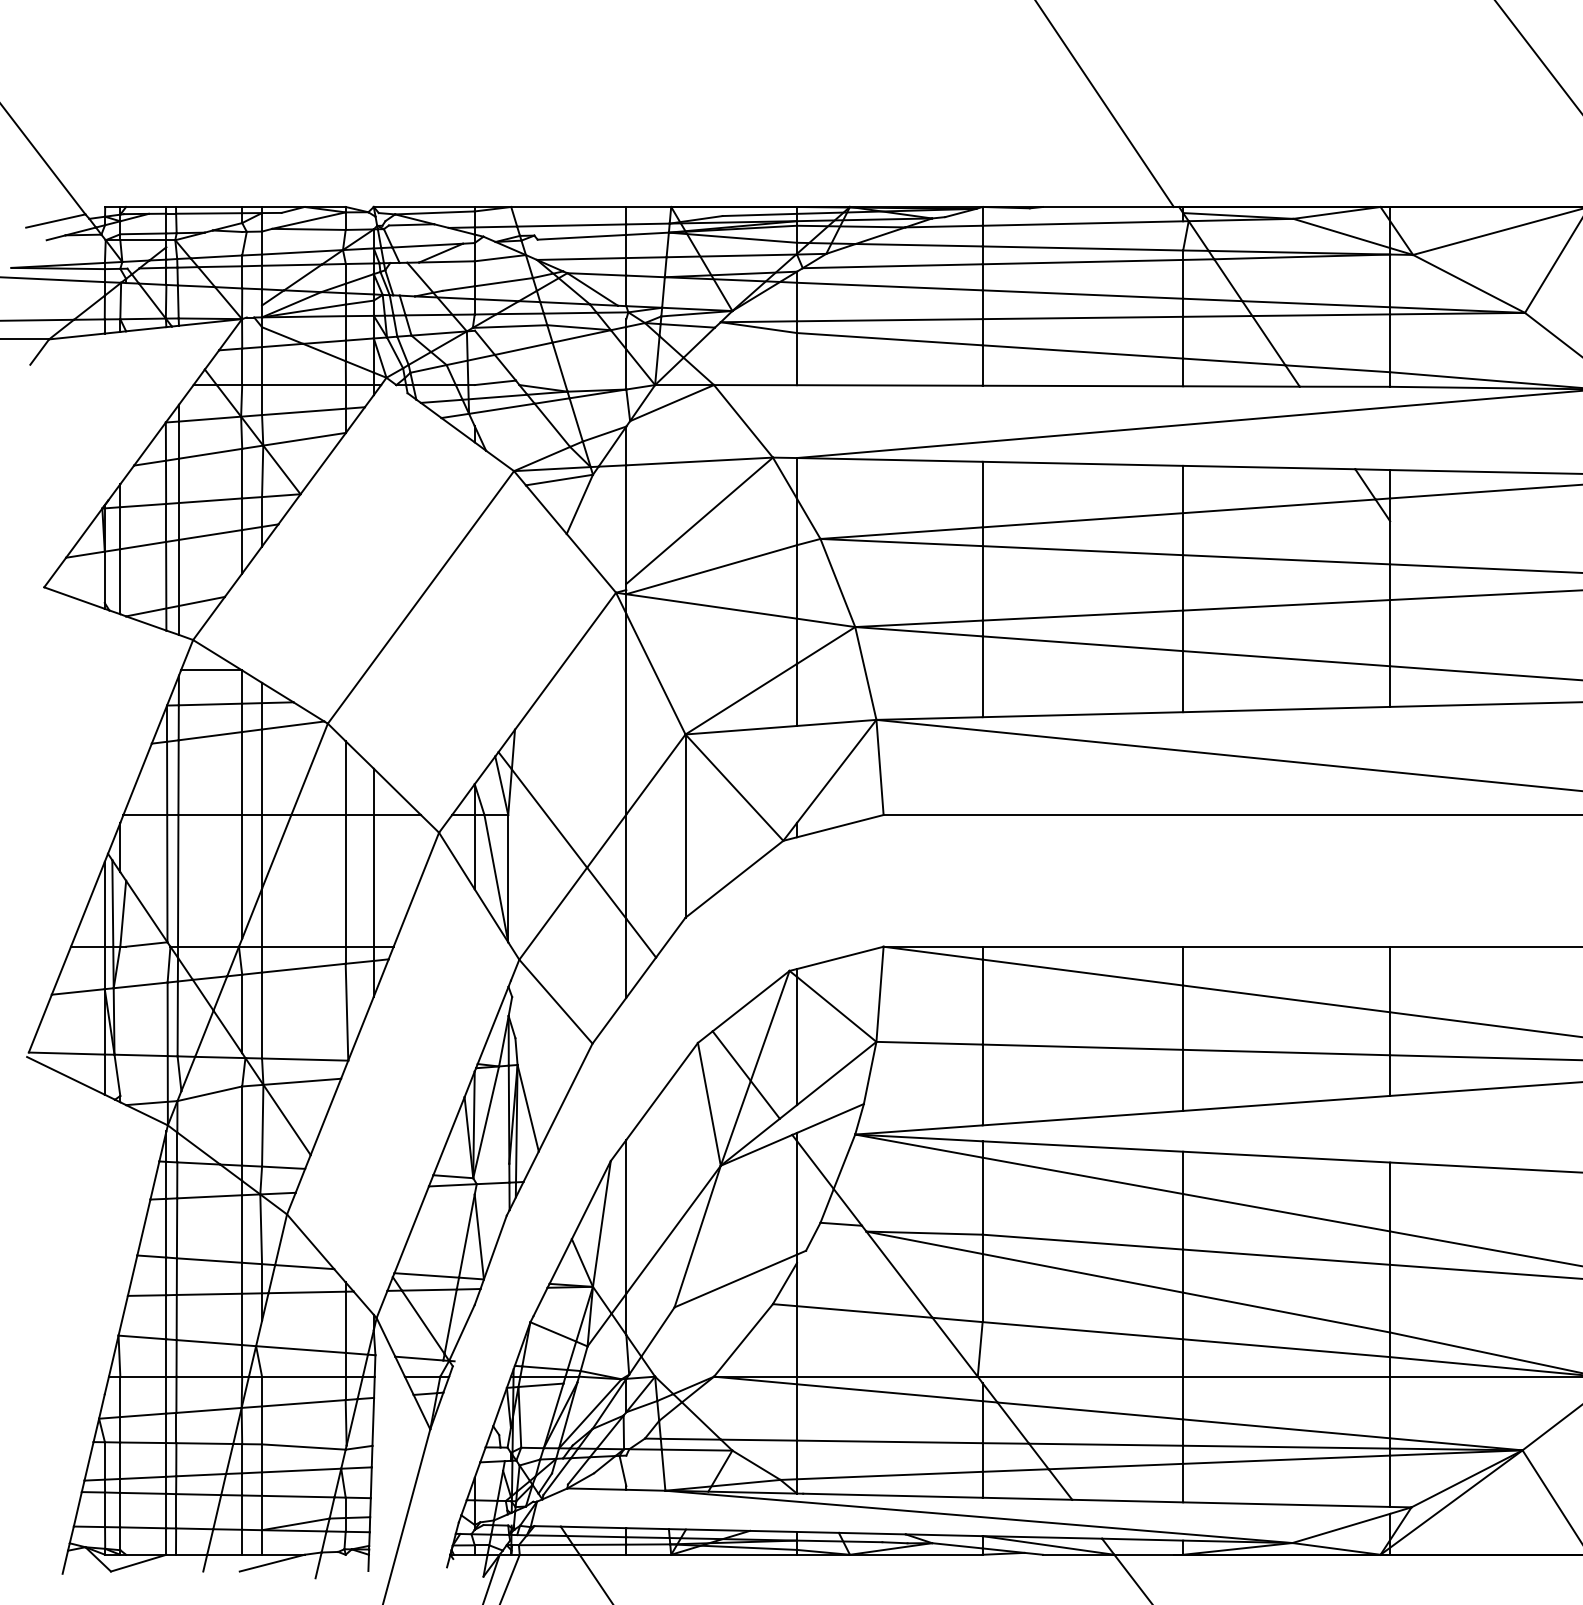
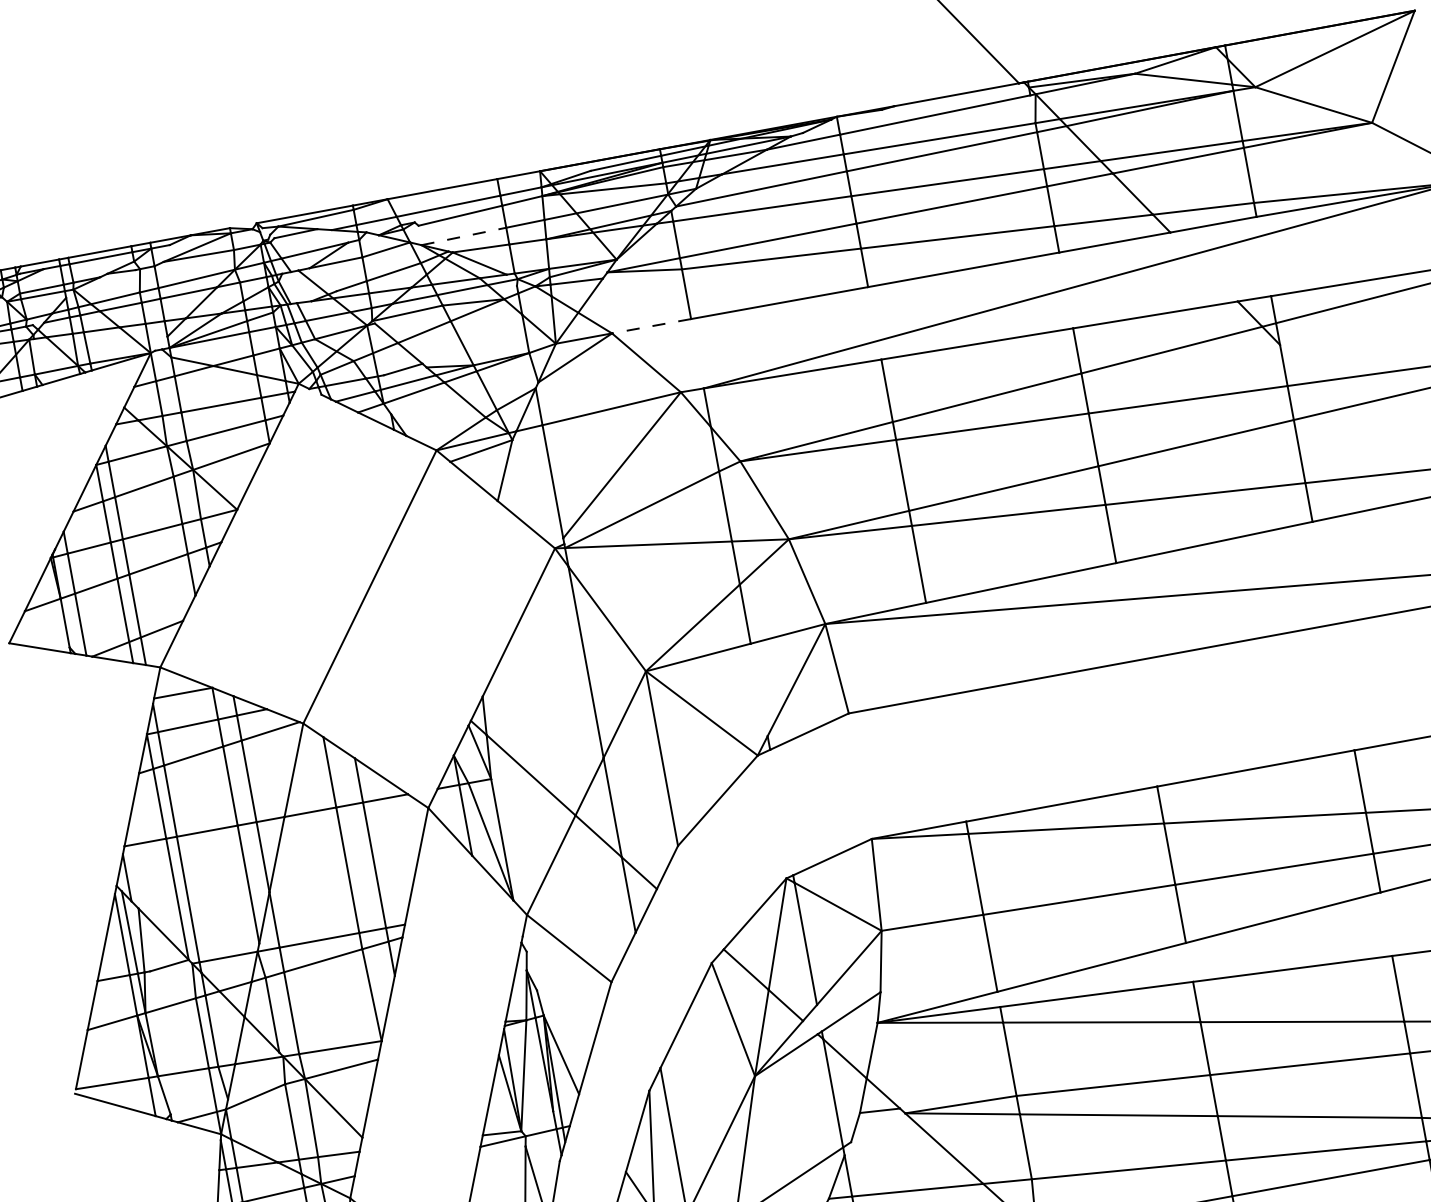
line: (581, 259) -> (463, 236), solid -> dashed
line: (755, 385) -> (651, 326), solid -> dashed

